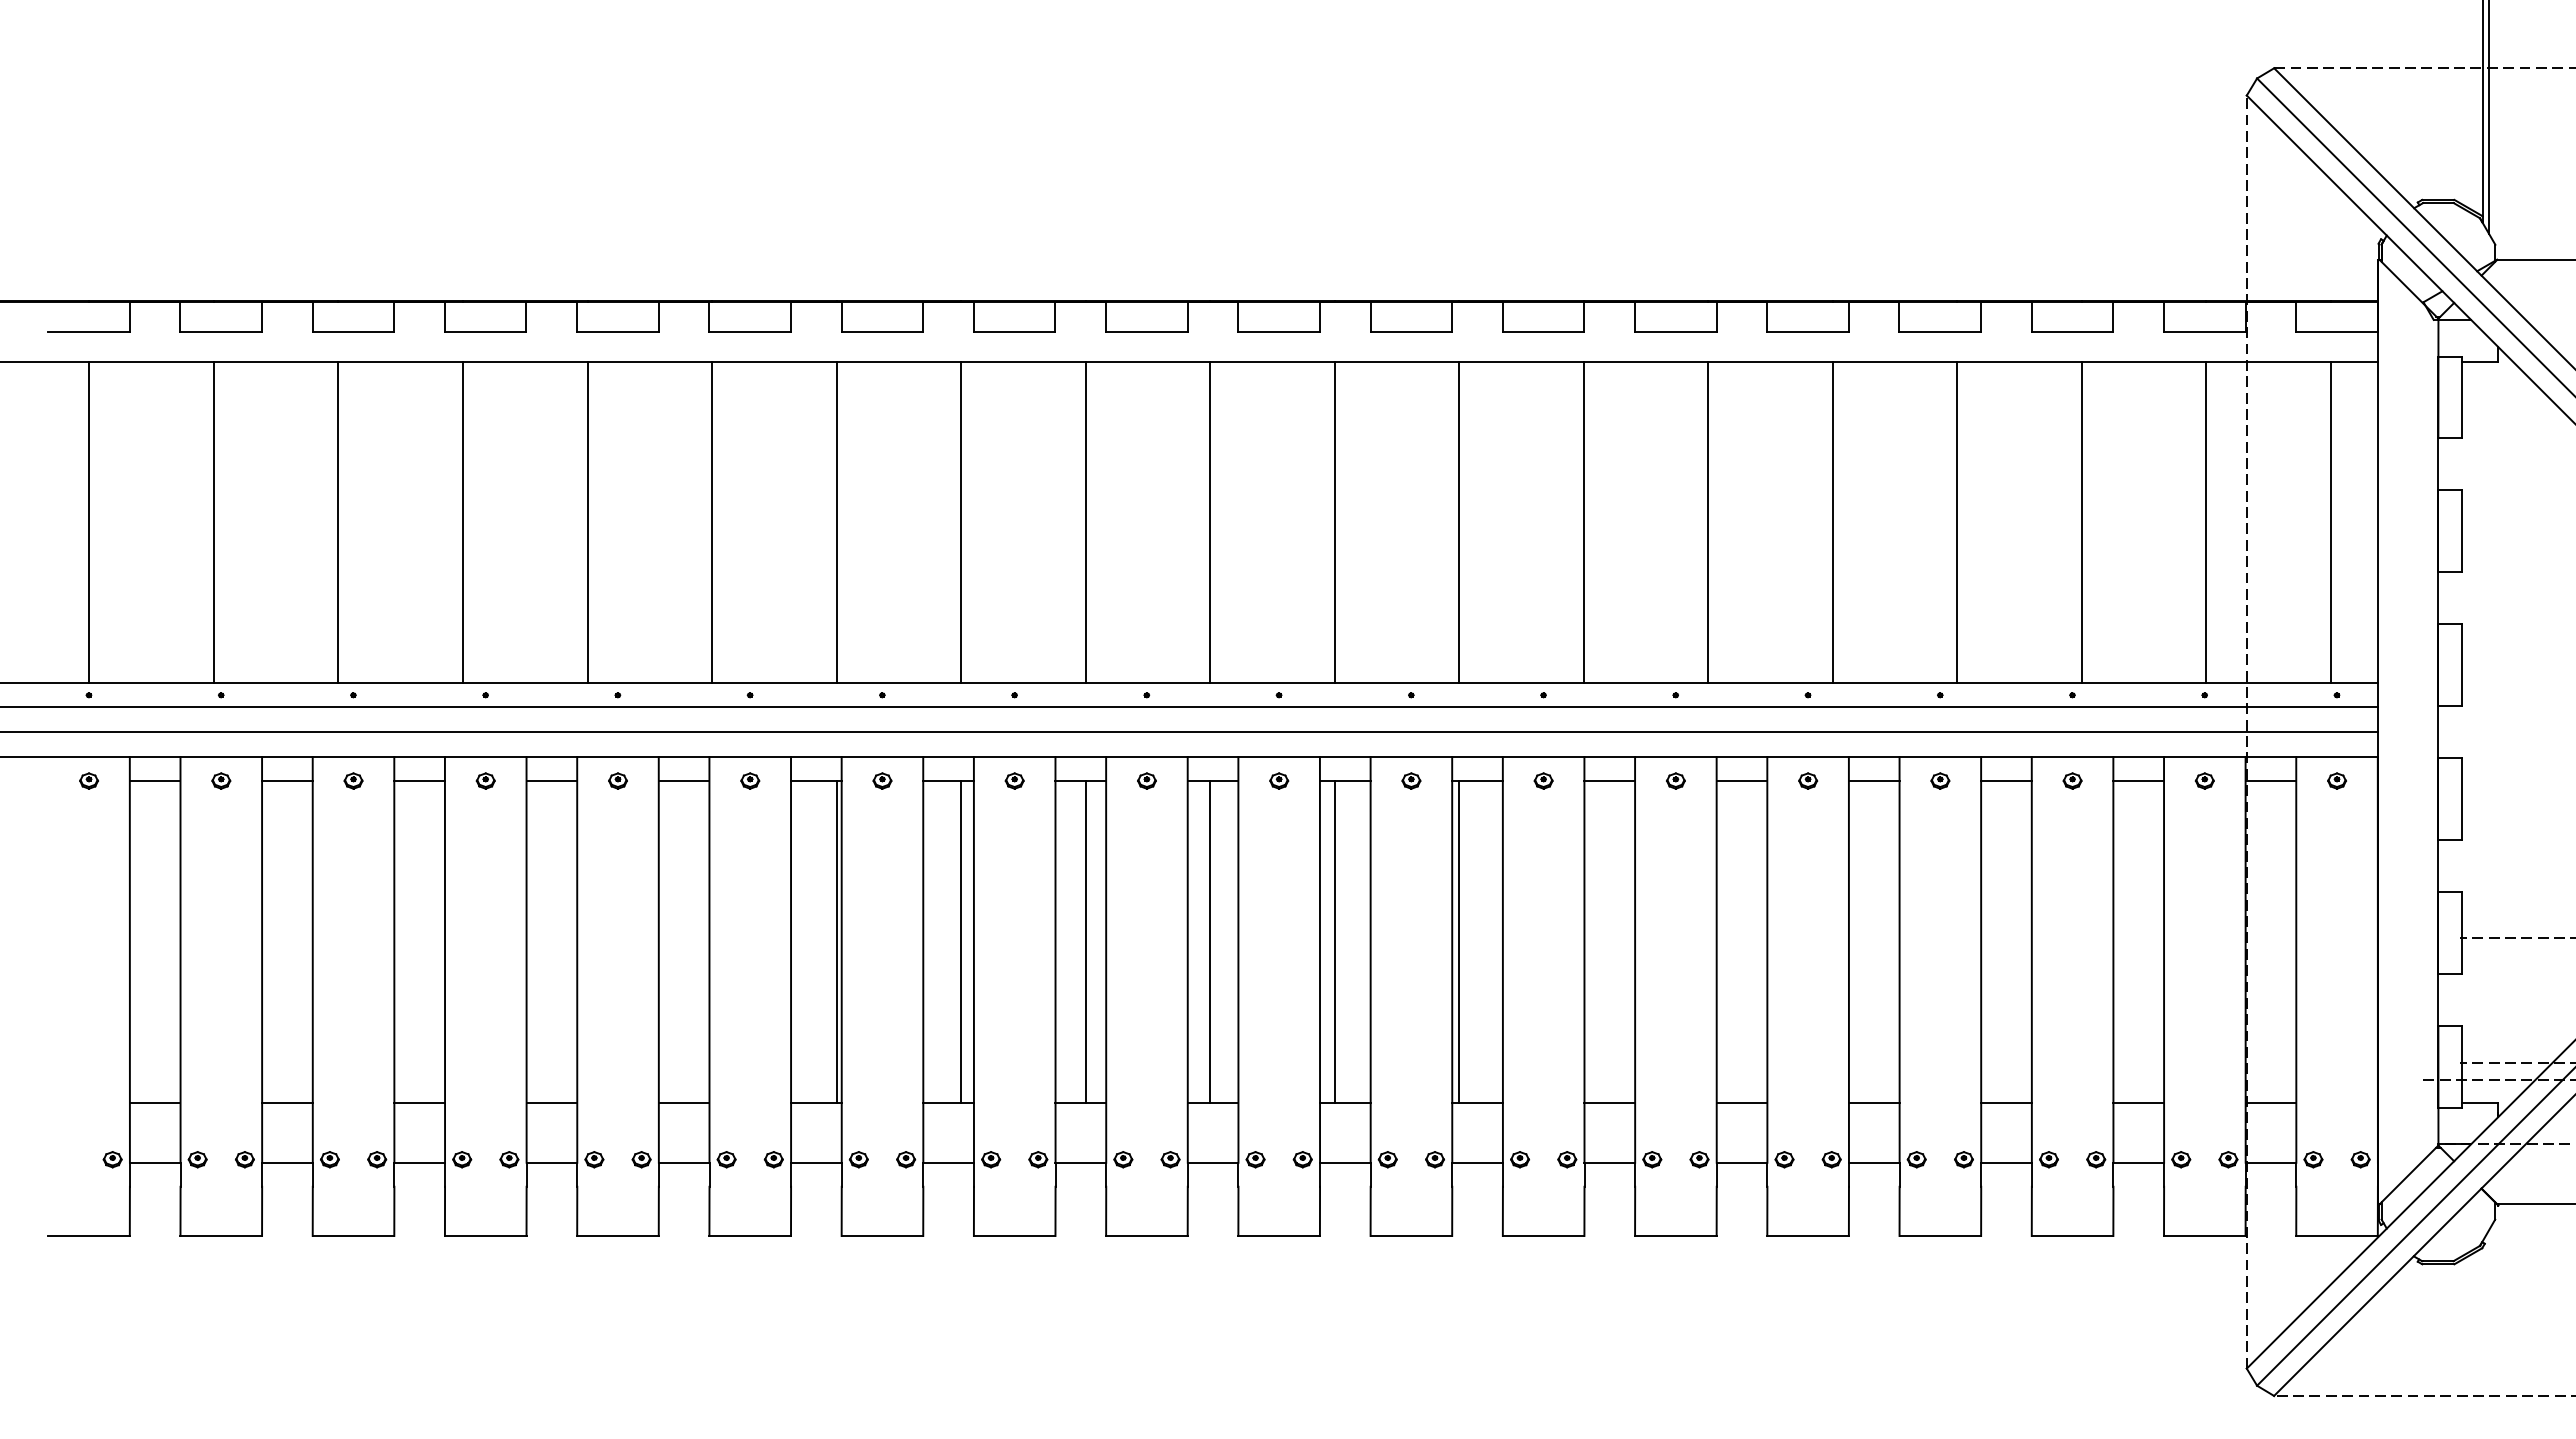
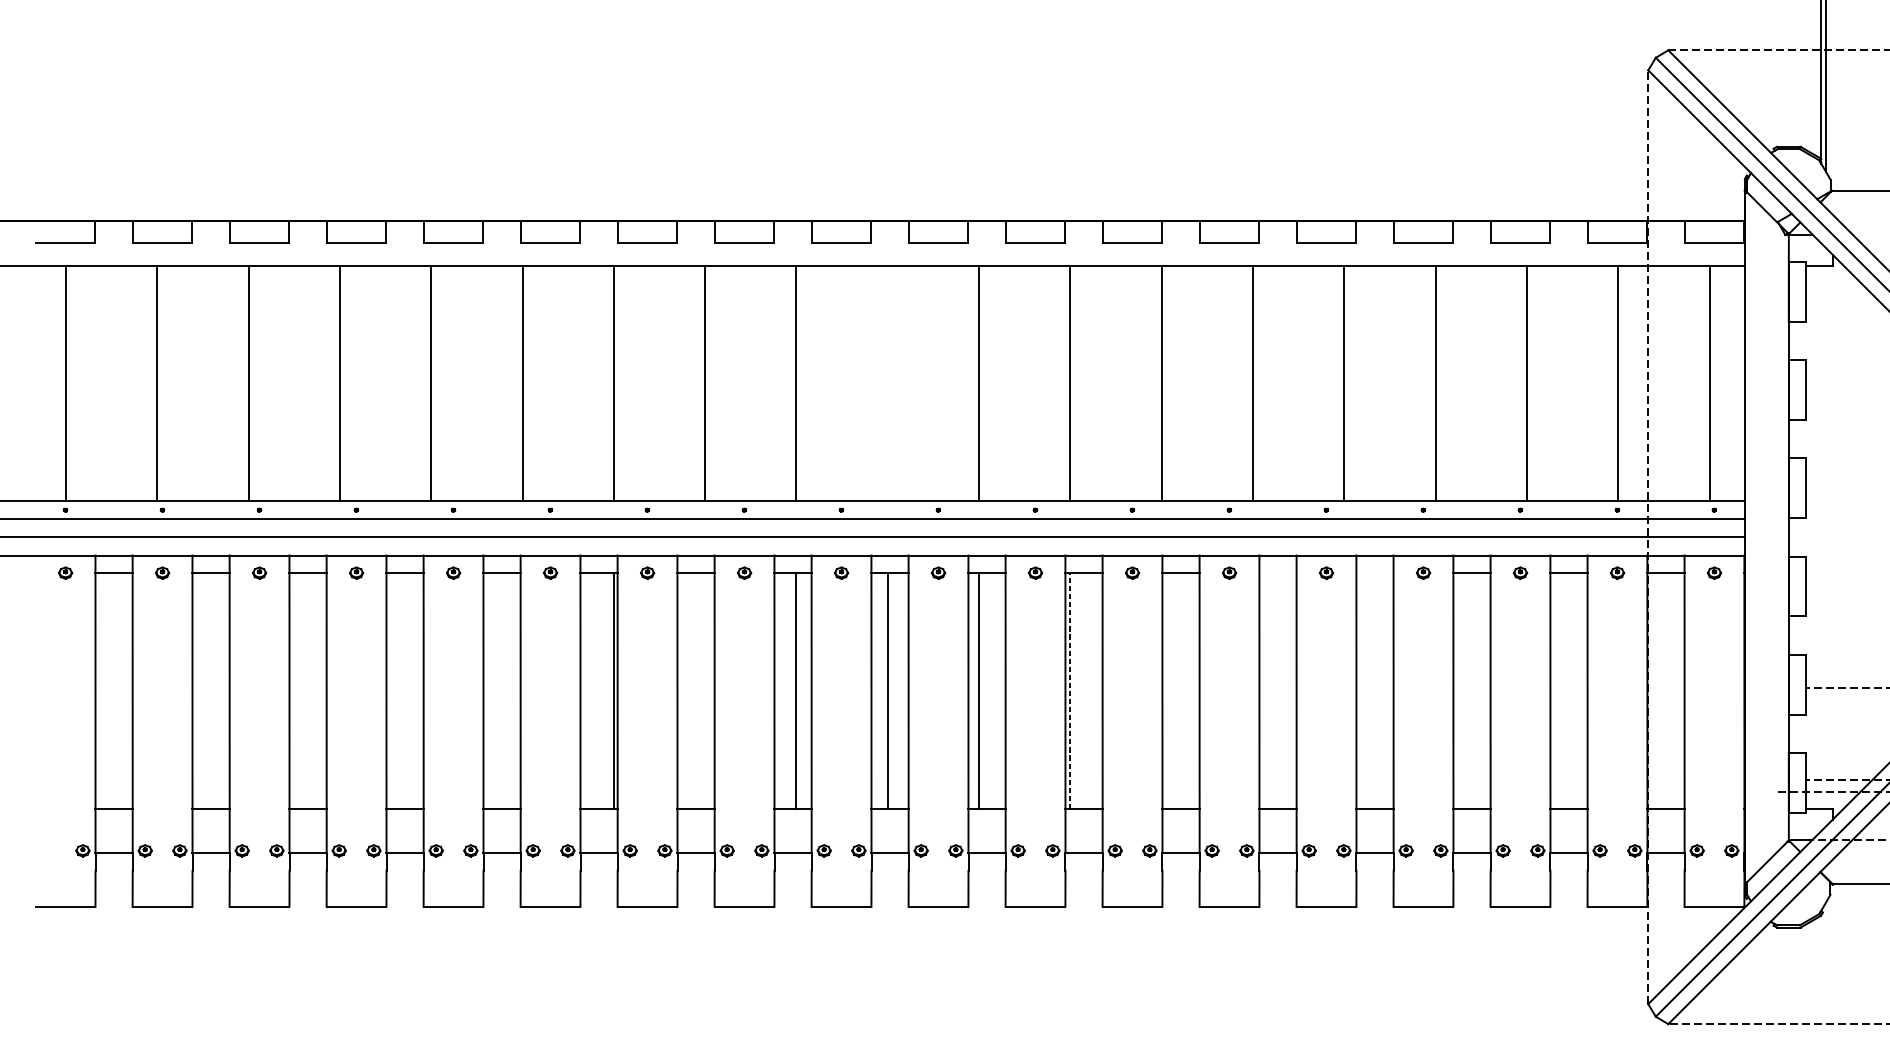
line: (1210, 522) -> (888, 383), removed
line: (1741, 781) -> (1277, 573), removed
line: (1873, 781) -> (1374, 573), removed
line: (961, 941) -> (705, 690), removed
line: (1459, 941) -> (1070, 690), solid -> dashed

